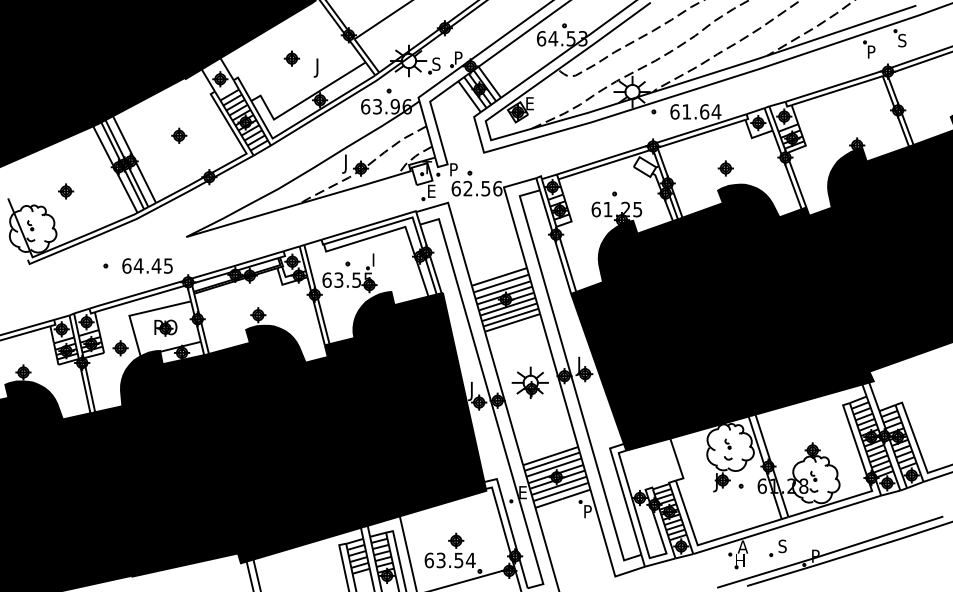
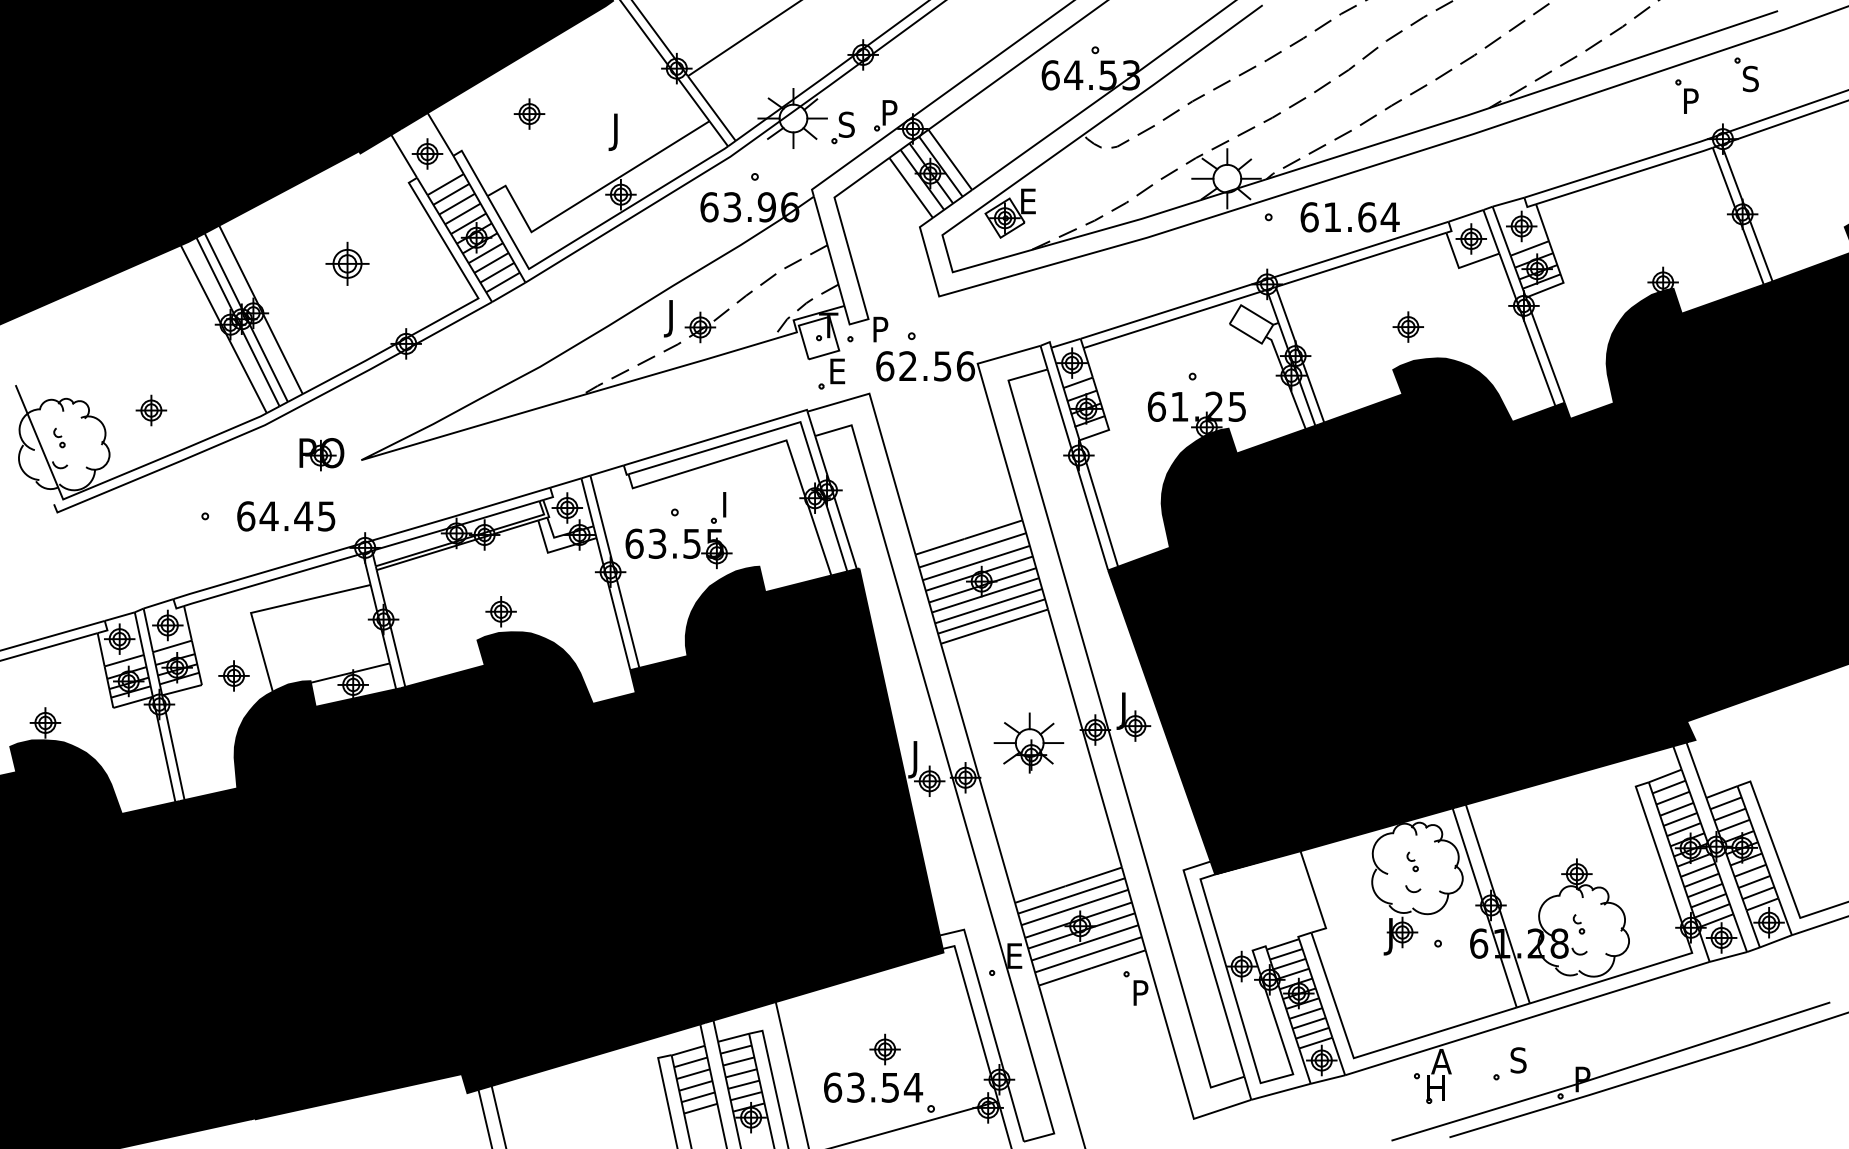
part: (291, 58) -> (528, 113), moved
part: (179, 135) -> (348, 263), size x1.4
part: (66, 191) -> (152, 410), moved
part: (165, 327) -> (321, 453), moved

